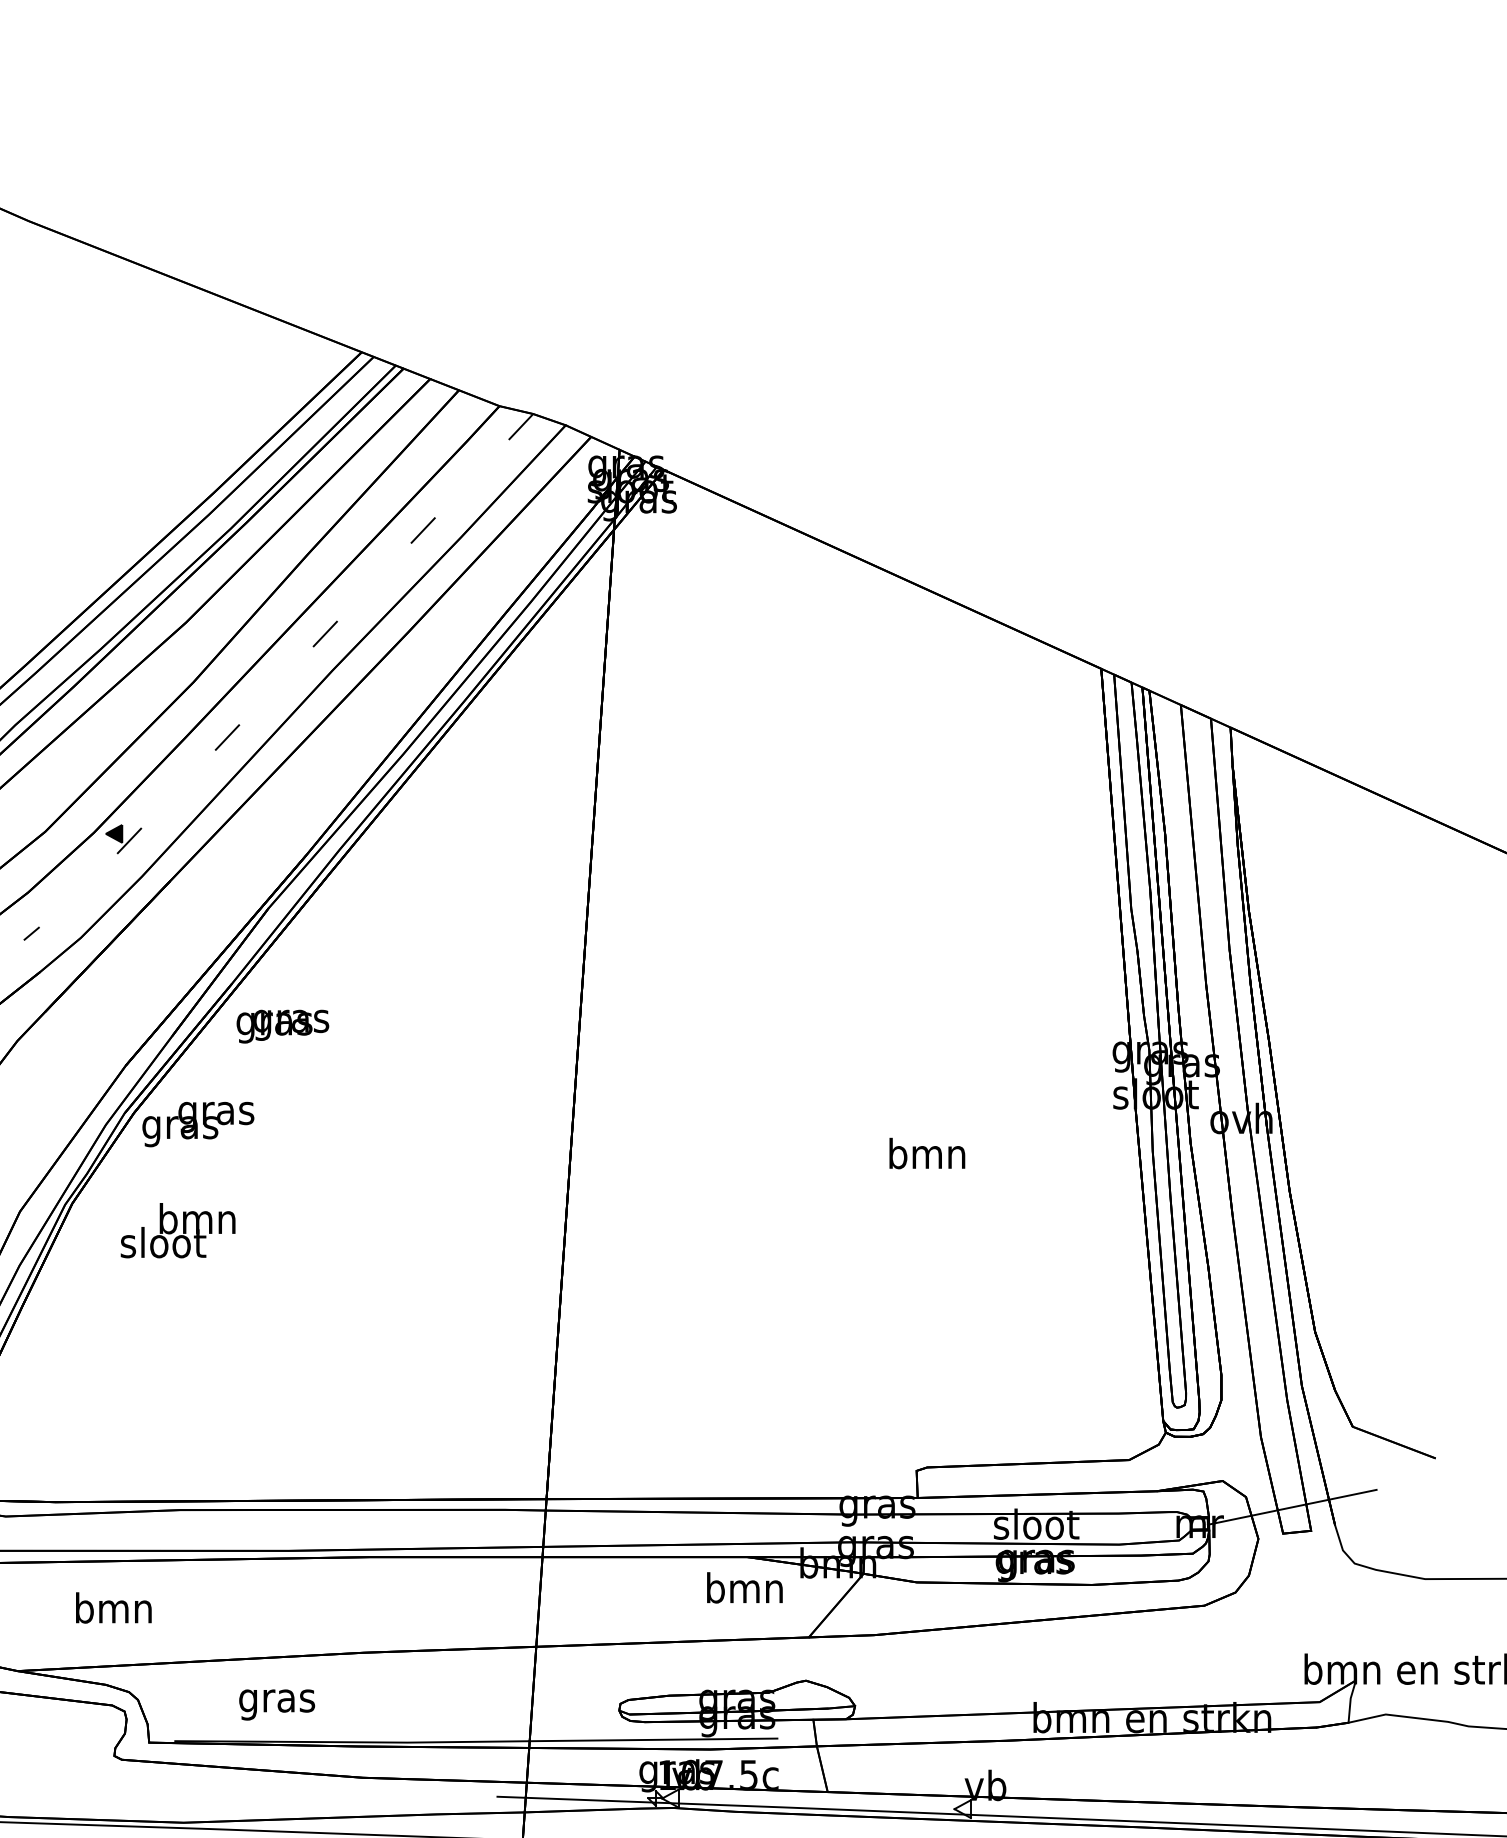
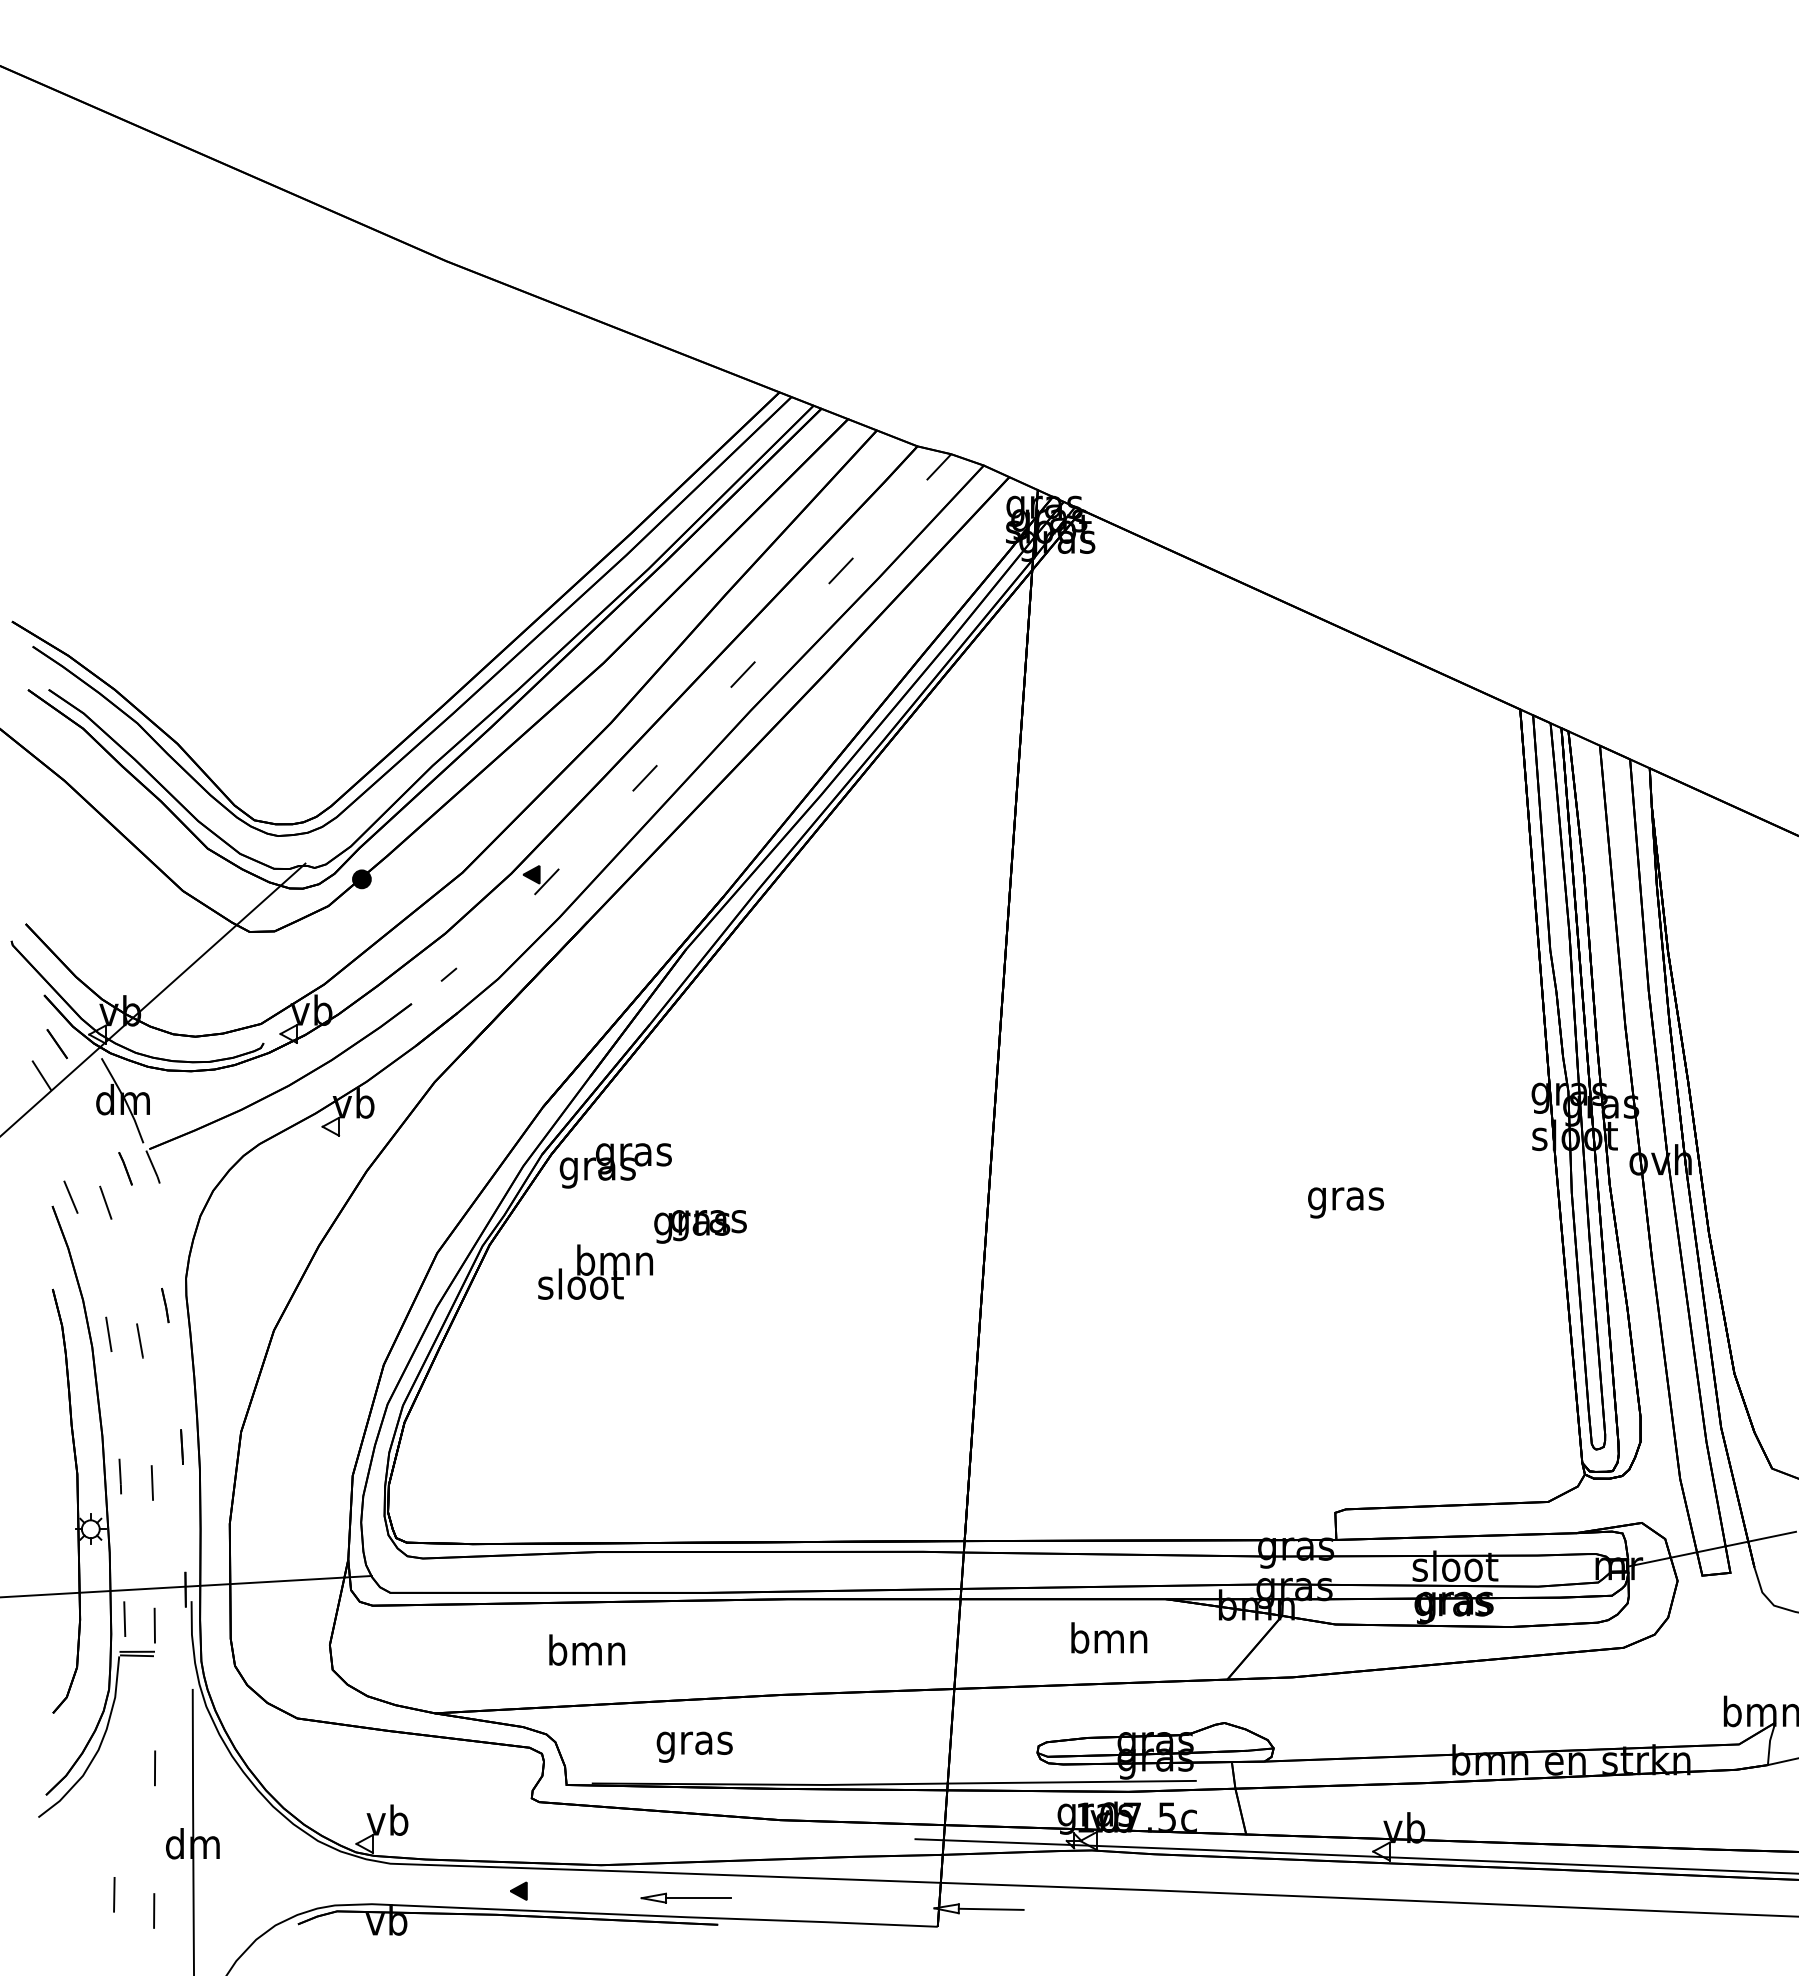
text: (282, 1026) -> (700, 1226), moved
text: (926, 1157) -> (1345, 1198), bmn -> gras
text: (745, 1587) -> (1109, 1637), moved
text: (114, 1607) -> (587, 1649), moved

